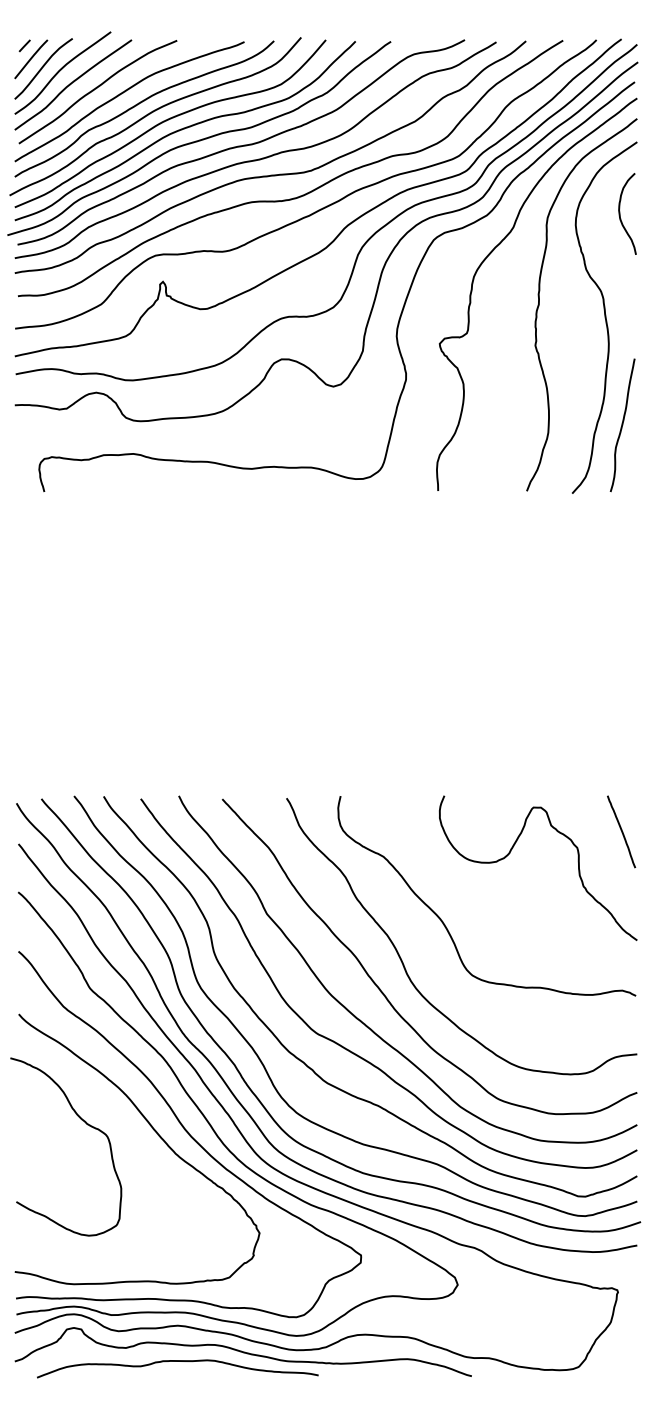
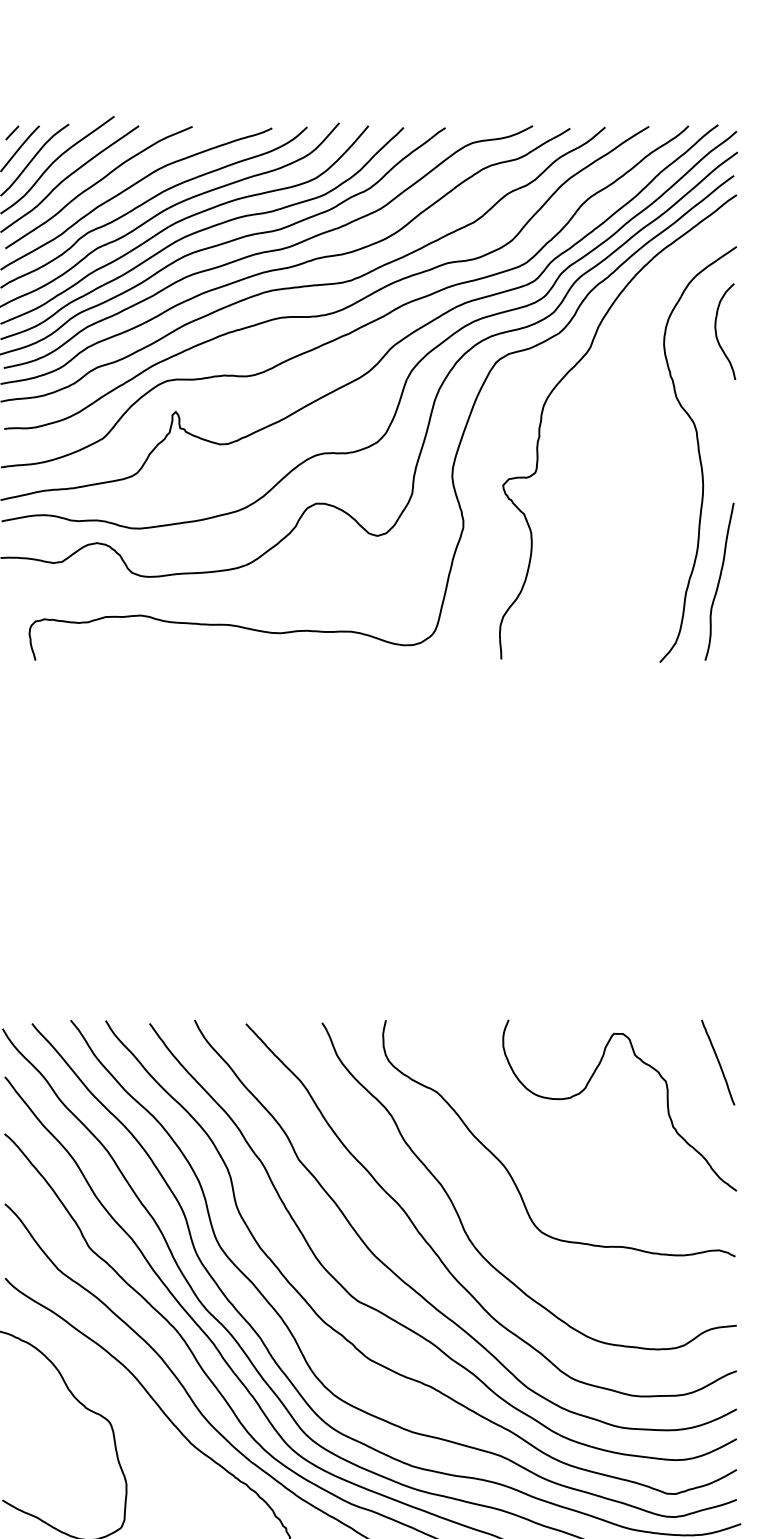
curve: (539, 304) -> (621, 438), removed

